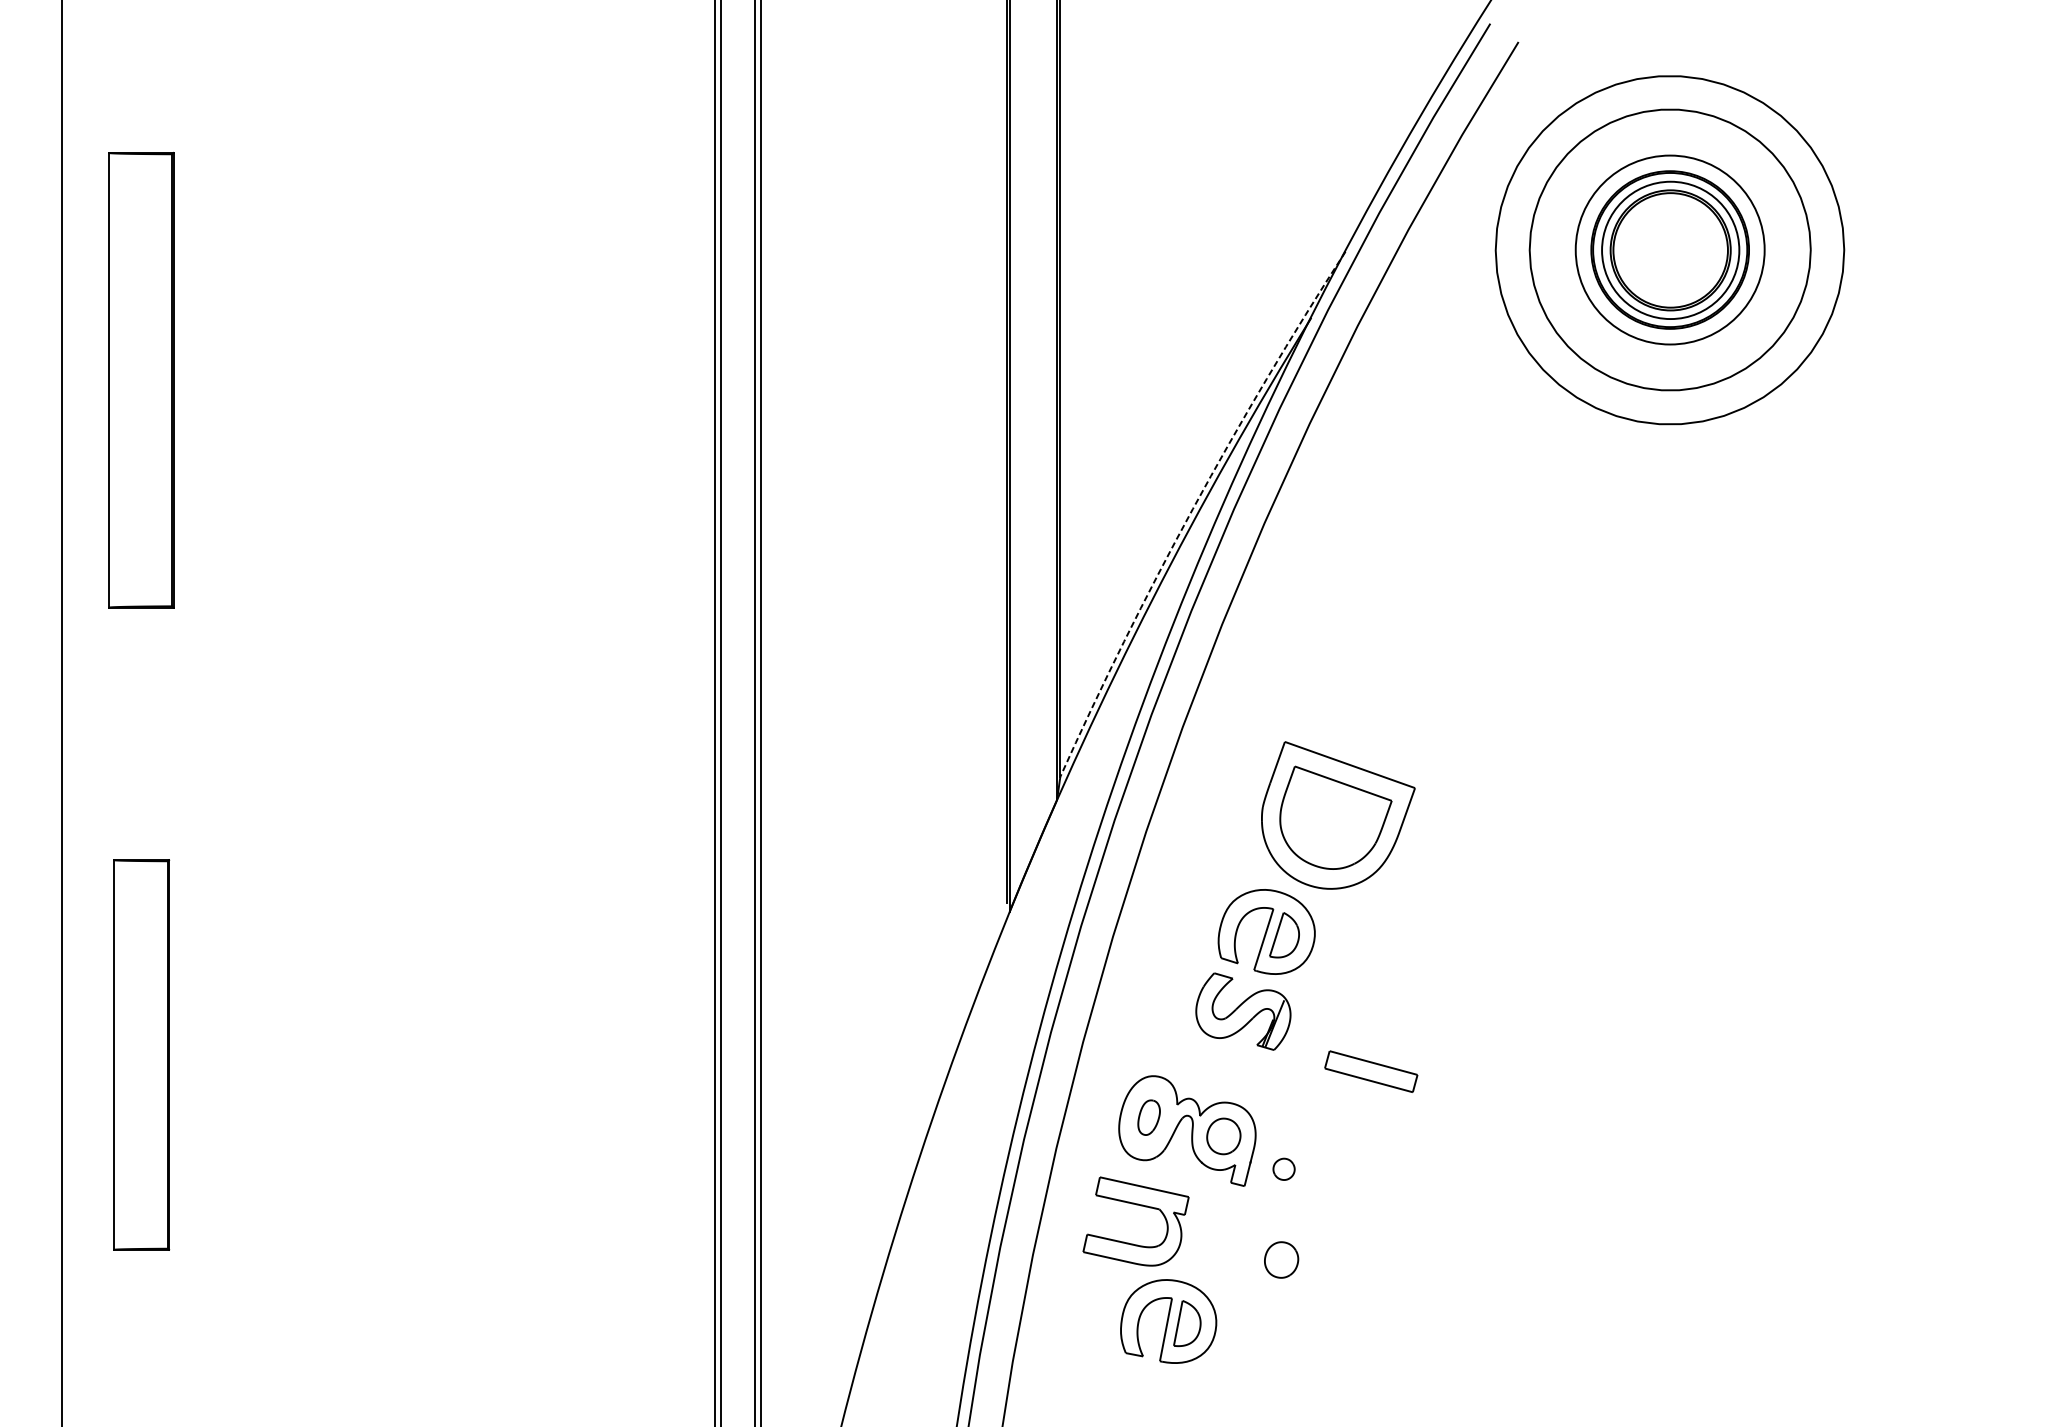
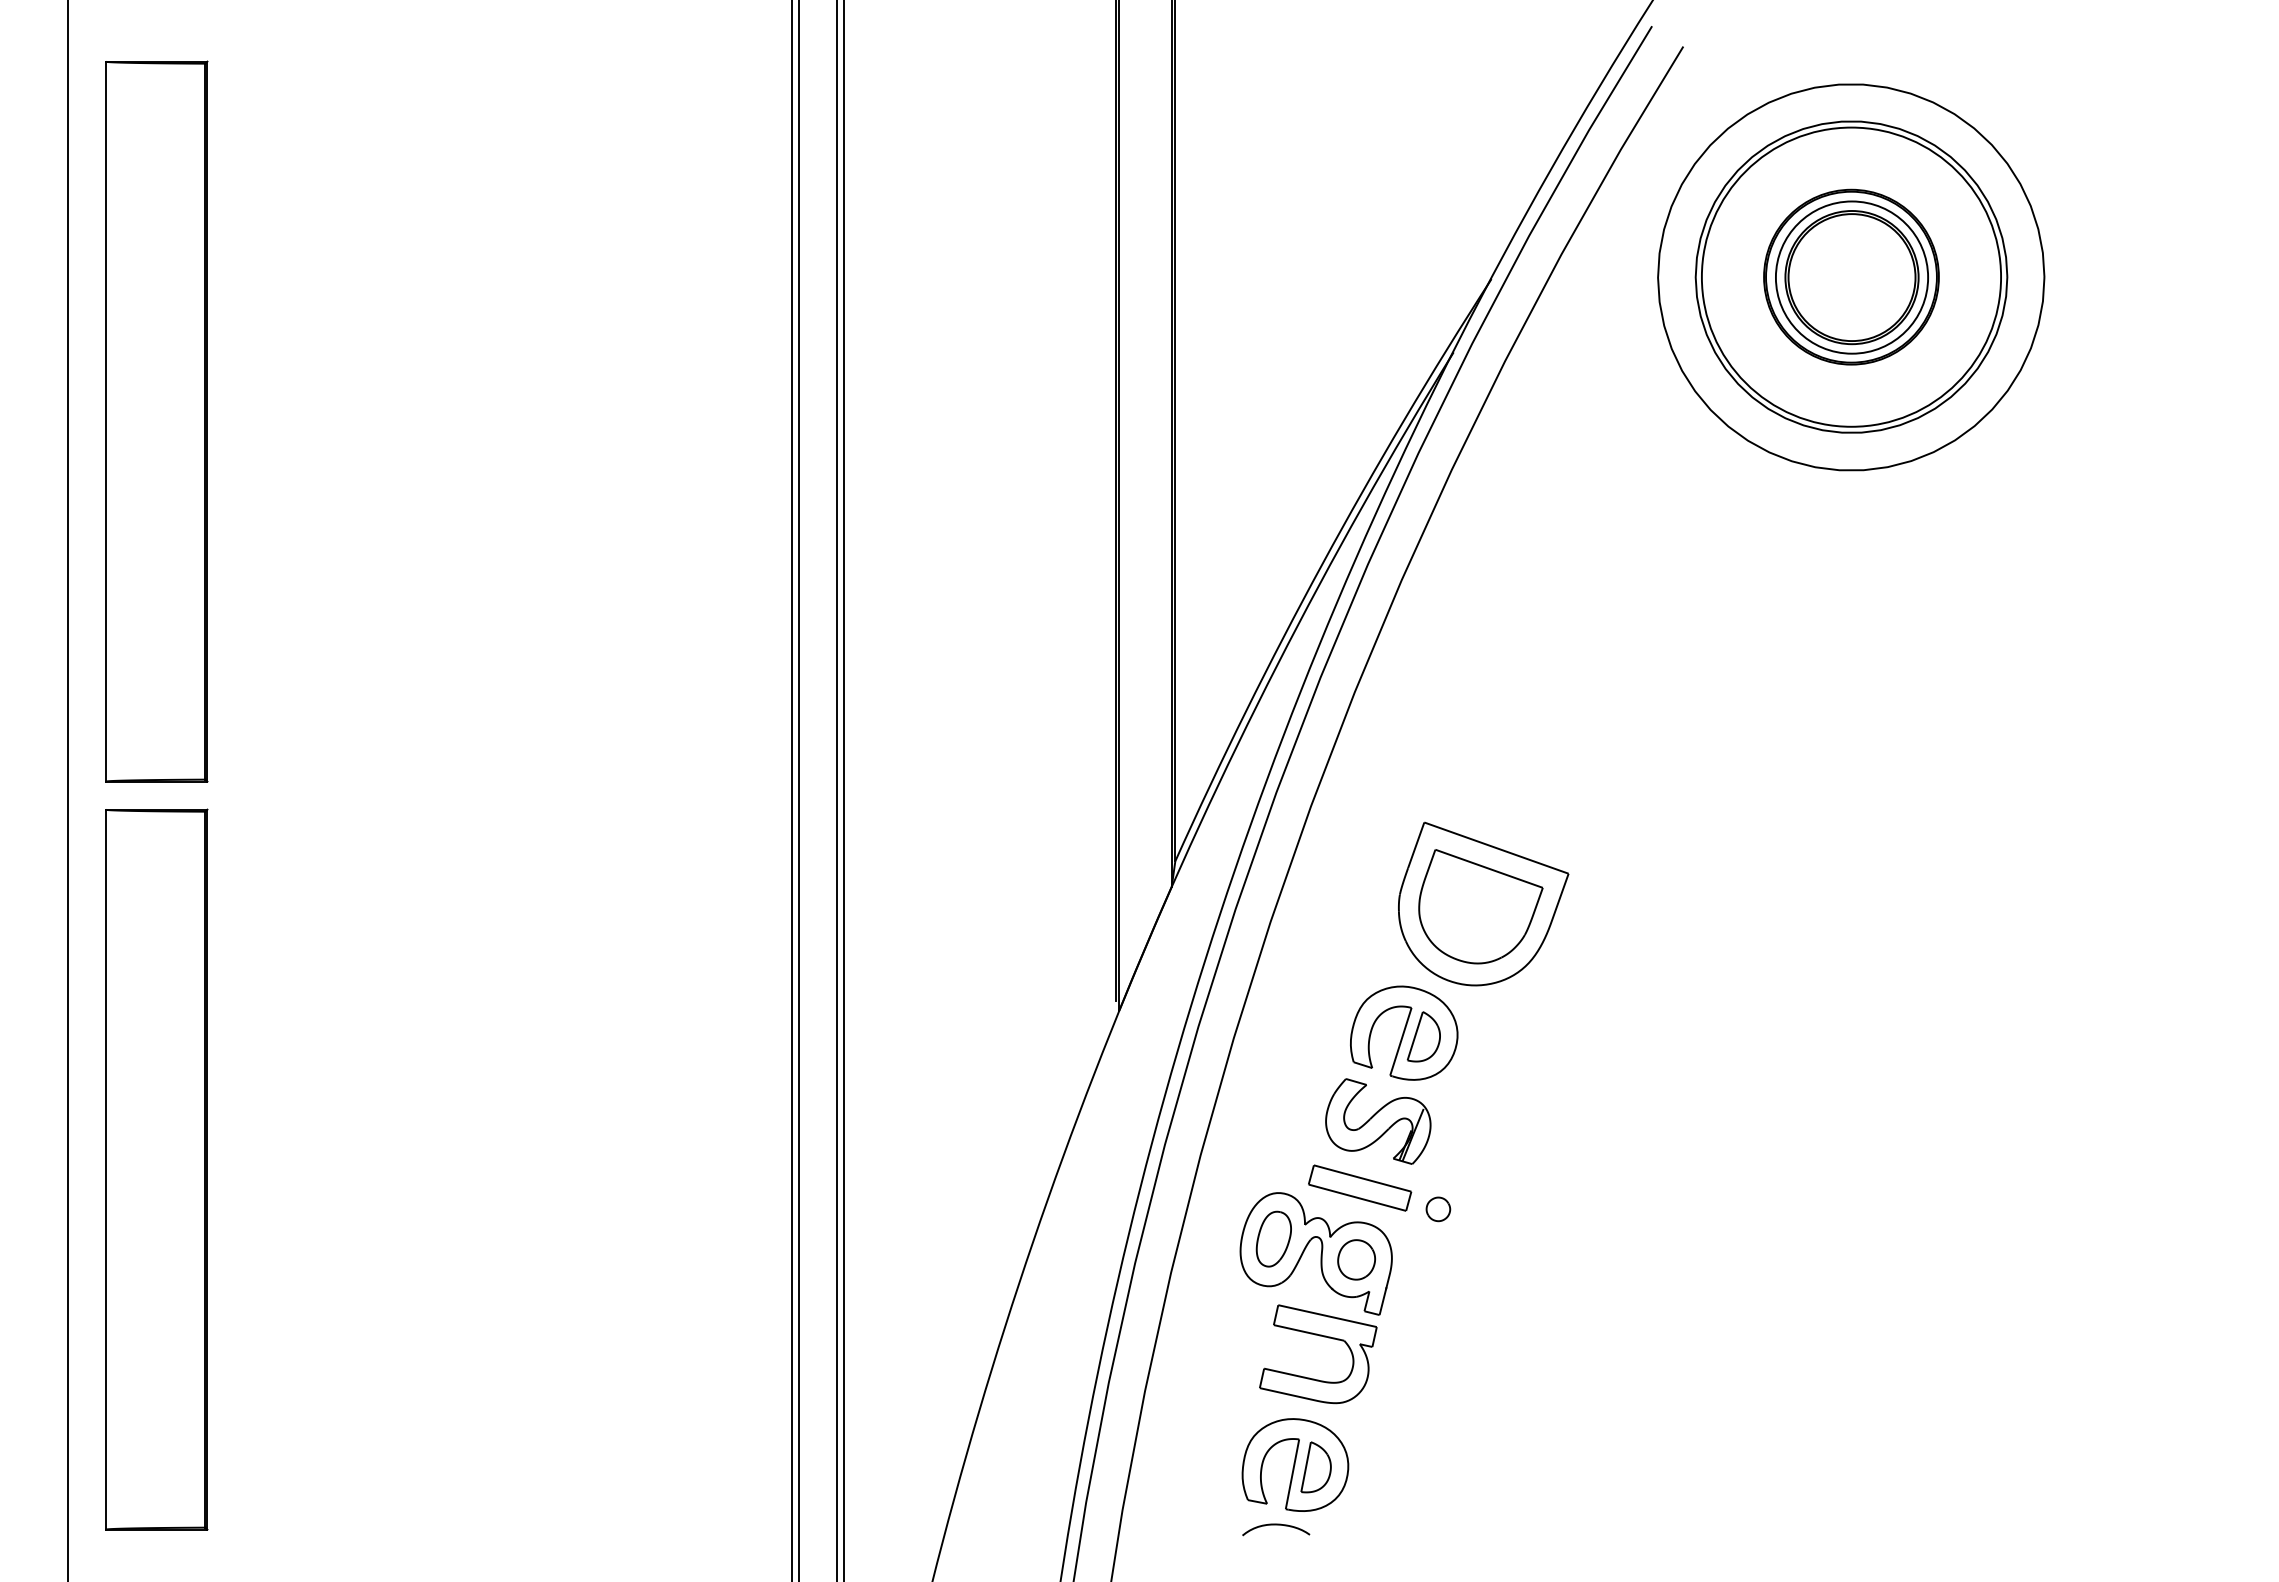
circle: (1670, 249) -> (1851, 276), size x1.43
part: (141, 380) -> (156, 421), size x1.43
arc: (1193, 509) -> (1322, 564), dashed -> solid
part: (141, 1054) -> (156, 1169), size x1.67
part: (1371, 1071) -> (1360, 1187), moved
part: (1148, 1117) -> (1273, 1238), size x1.43
part: (1284, 1169) -> (1438, 1209), moved
part: (1137, 1205) -> (1319, 1336), moved
part: (1281, 1259) -> (1420, 1396), removed
curve: (1151, 1376) -> (1276, 1525), added

